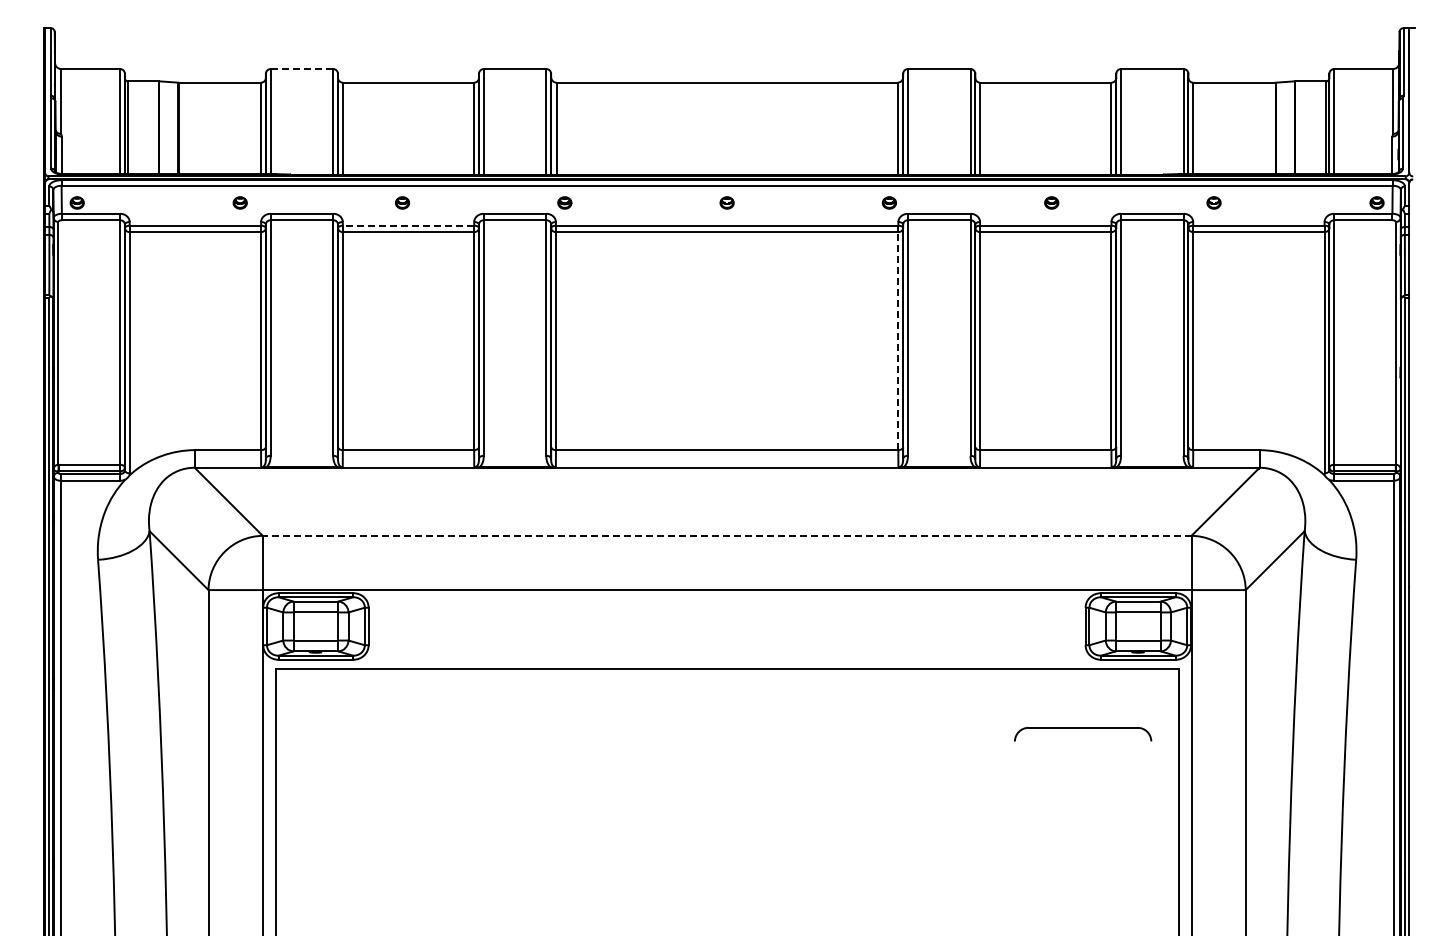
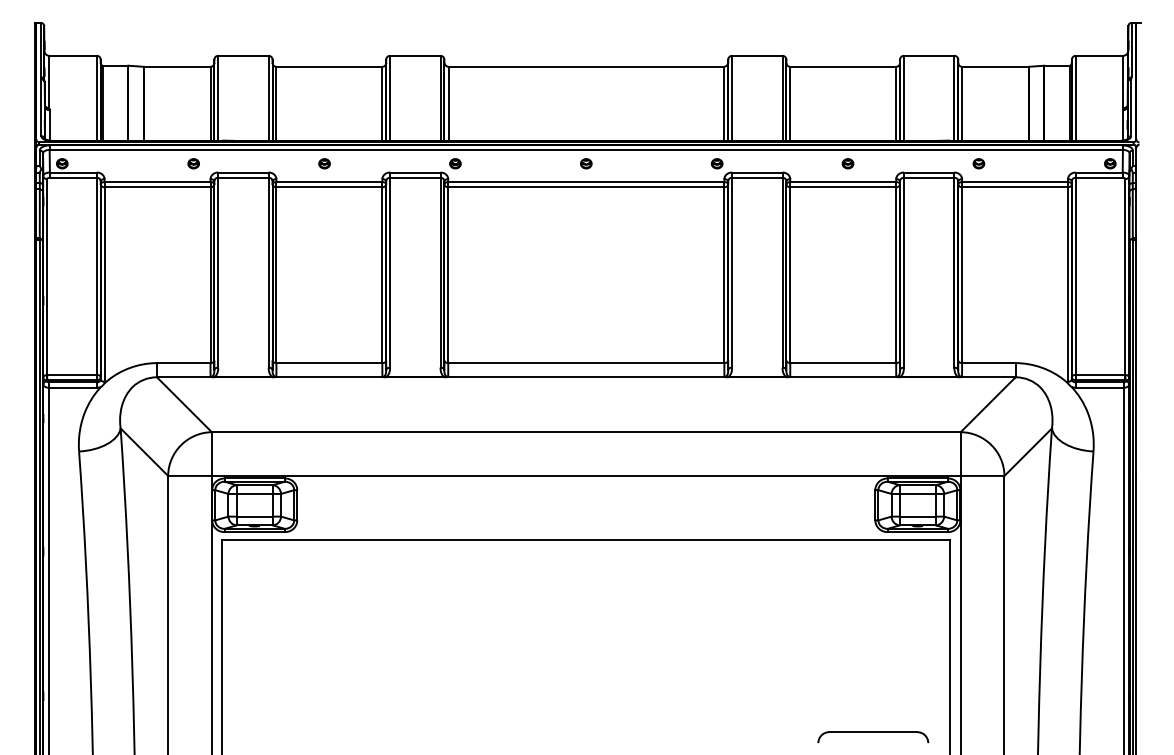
line: (302, 69) -> (243, 56), dashed -> solid
line: (408, 225) -> (329, 181), dashed -> solid
line: (898, 340) -> (724, 274), dashed -> solid
line: (726, 535) -> (585, 431), dashed -> solid
part: (1083, 734) -> (873, 737), moved

